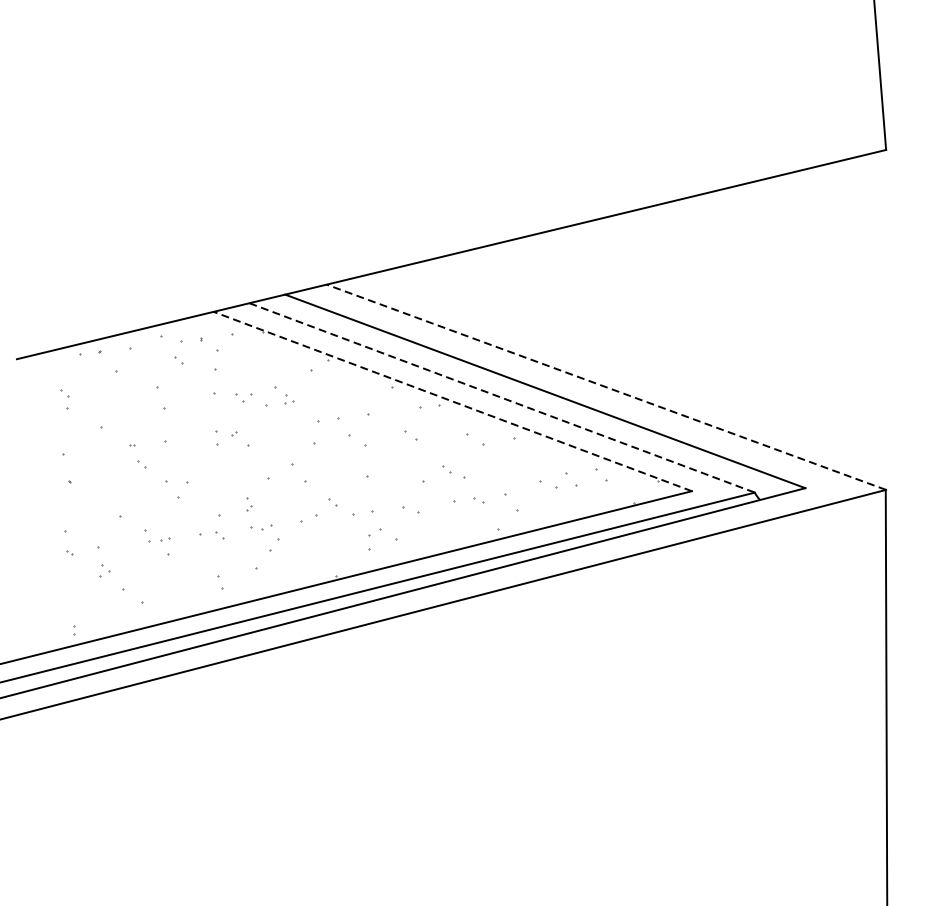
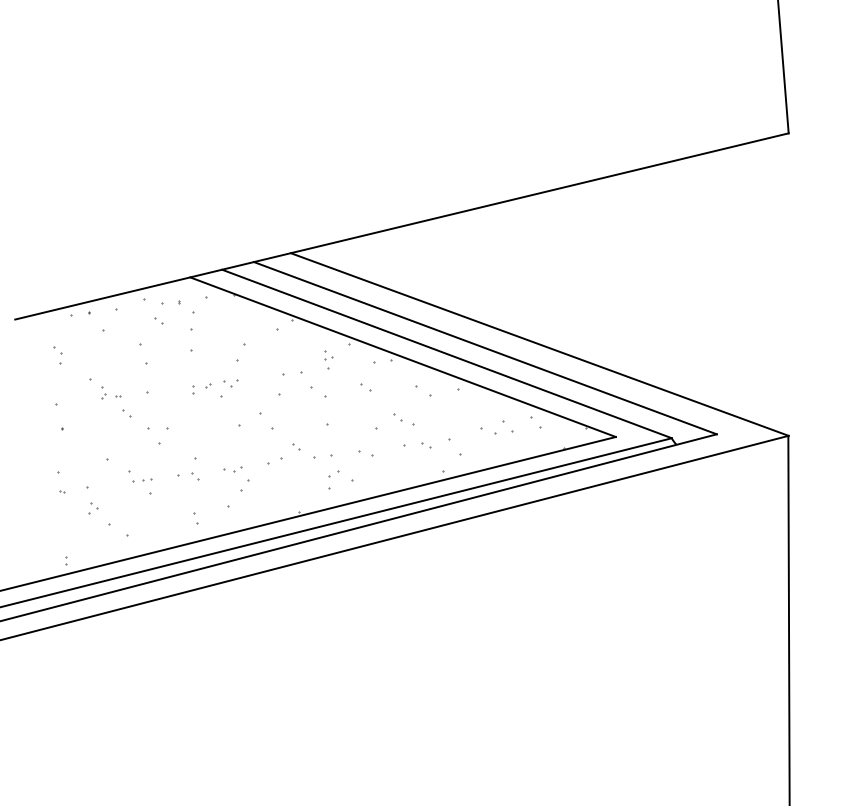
line: (606, 387) -> (539, 344), dashed -> solid
part: (243, 397) -> (230, 383), moved
line: (502, 398) -> (447, 354), dashed -> solid
part: (289, 399) -> (328, 355), moved
line: (452, 401) -> (402, 357), dashed -> solid
part: (217, 437) -> (193, 389), size x0.62
part: (248, 504) -> (103, 392), moved

